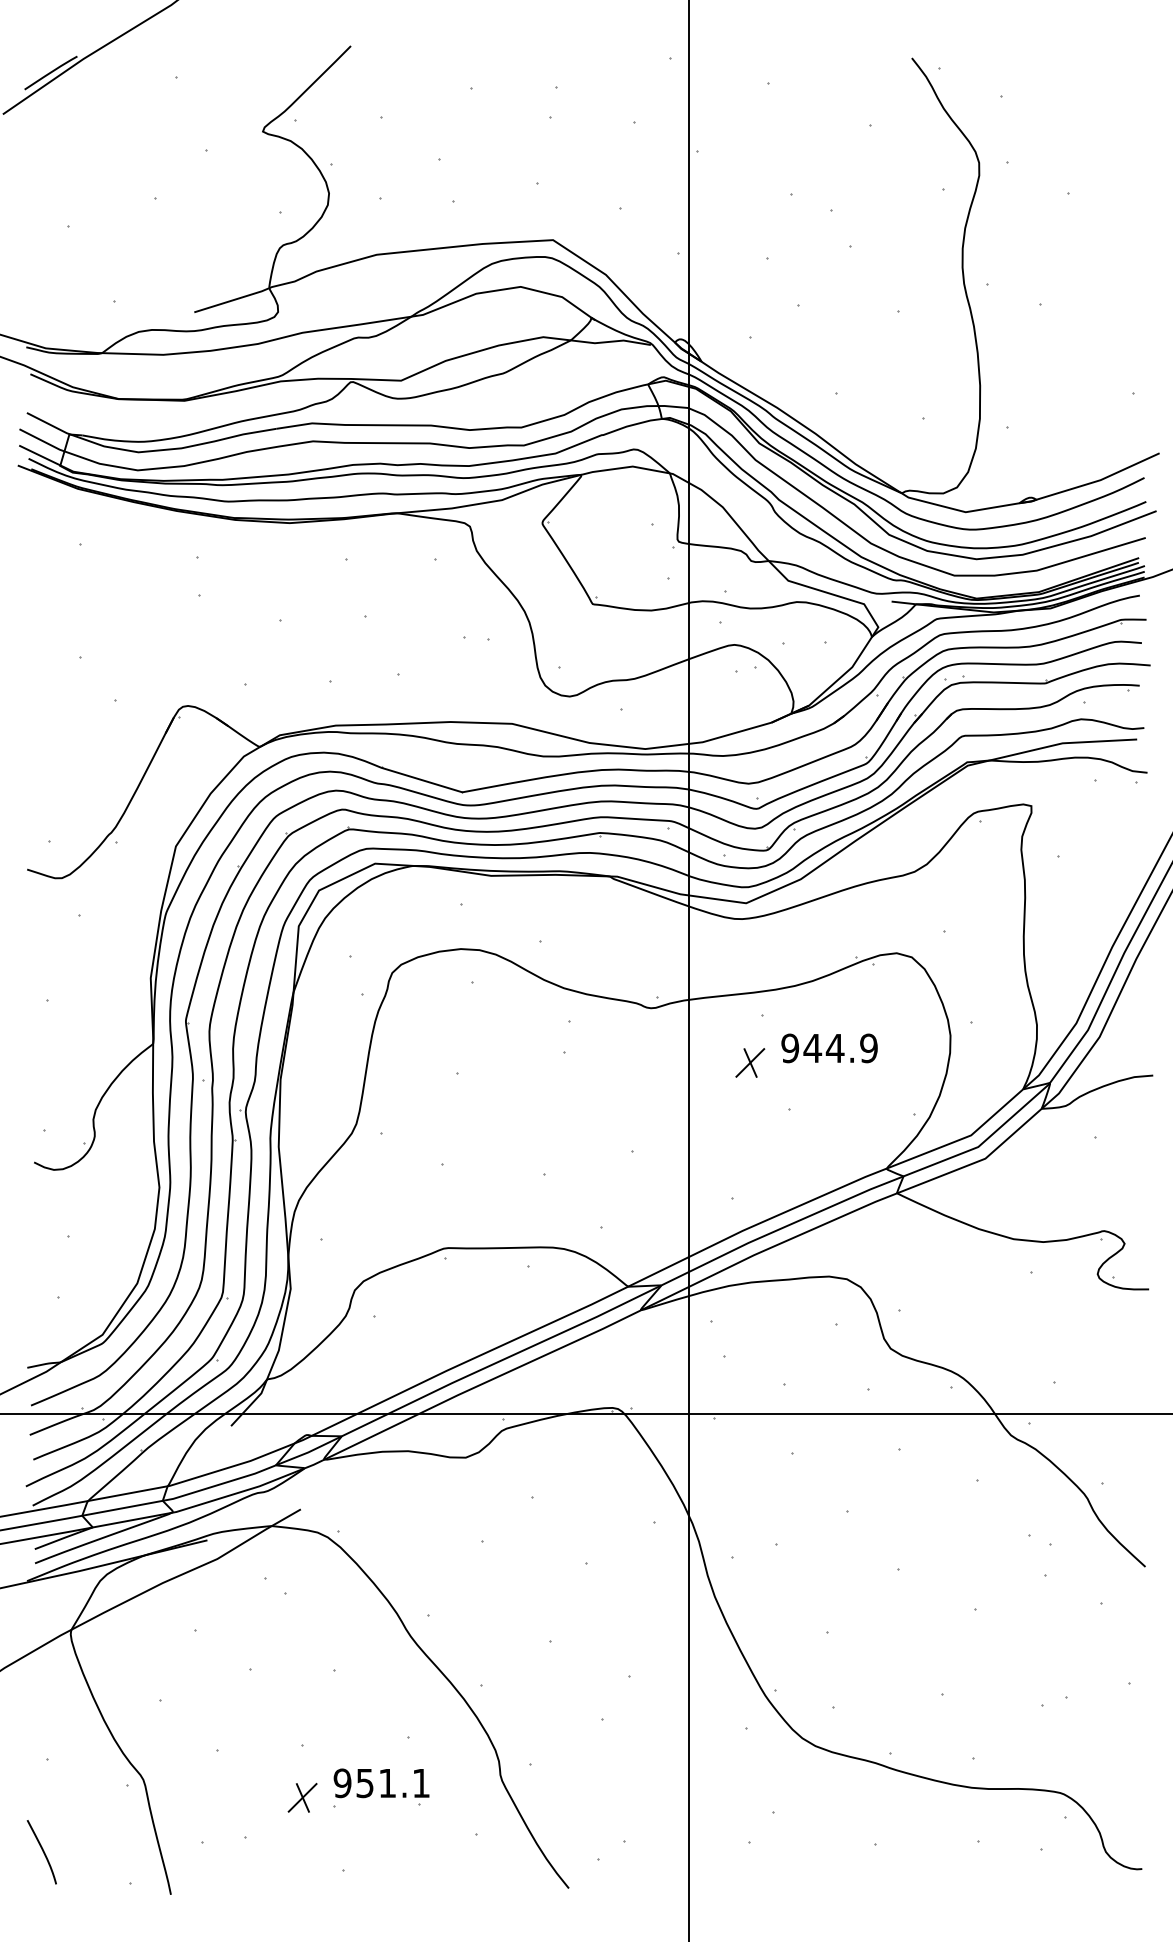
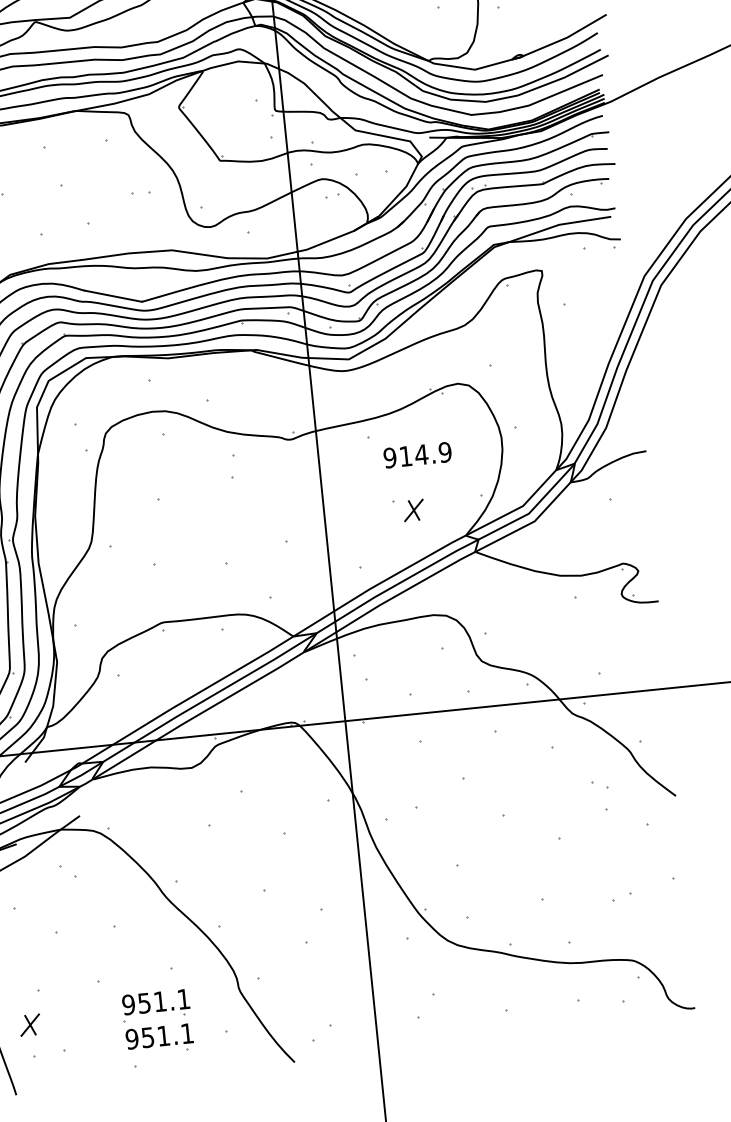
text: (812, 1048) -> (405, 456), 944.9 -> 914.9
part: (750, 1062) -> (413, 510), moved
part: (302, 1797) -> (30, 1024), moved
part: (381, 1835) -> (159, 1038), added

